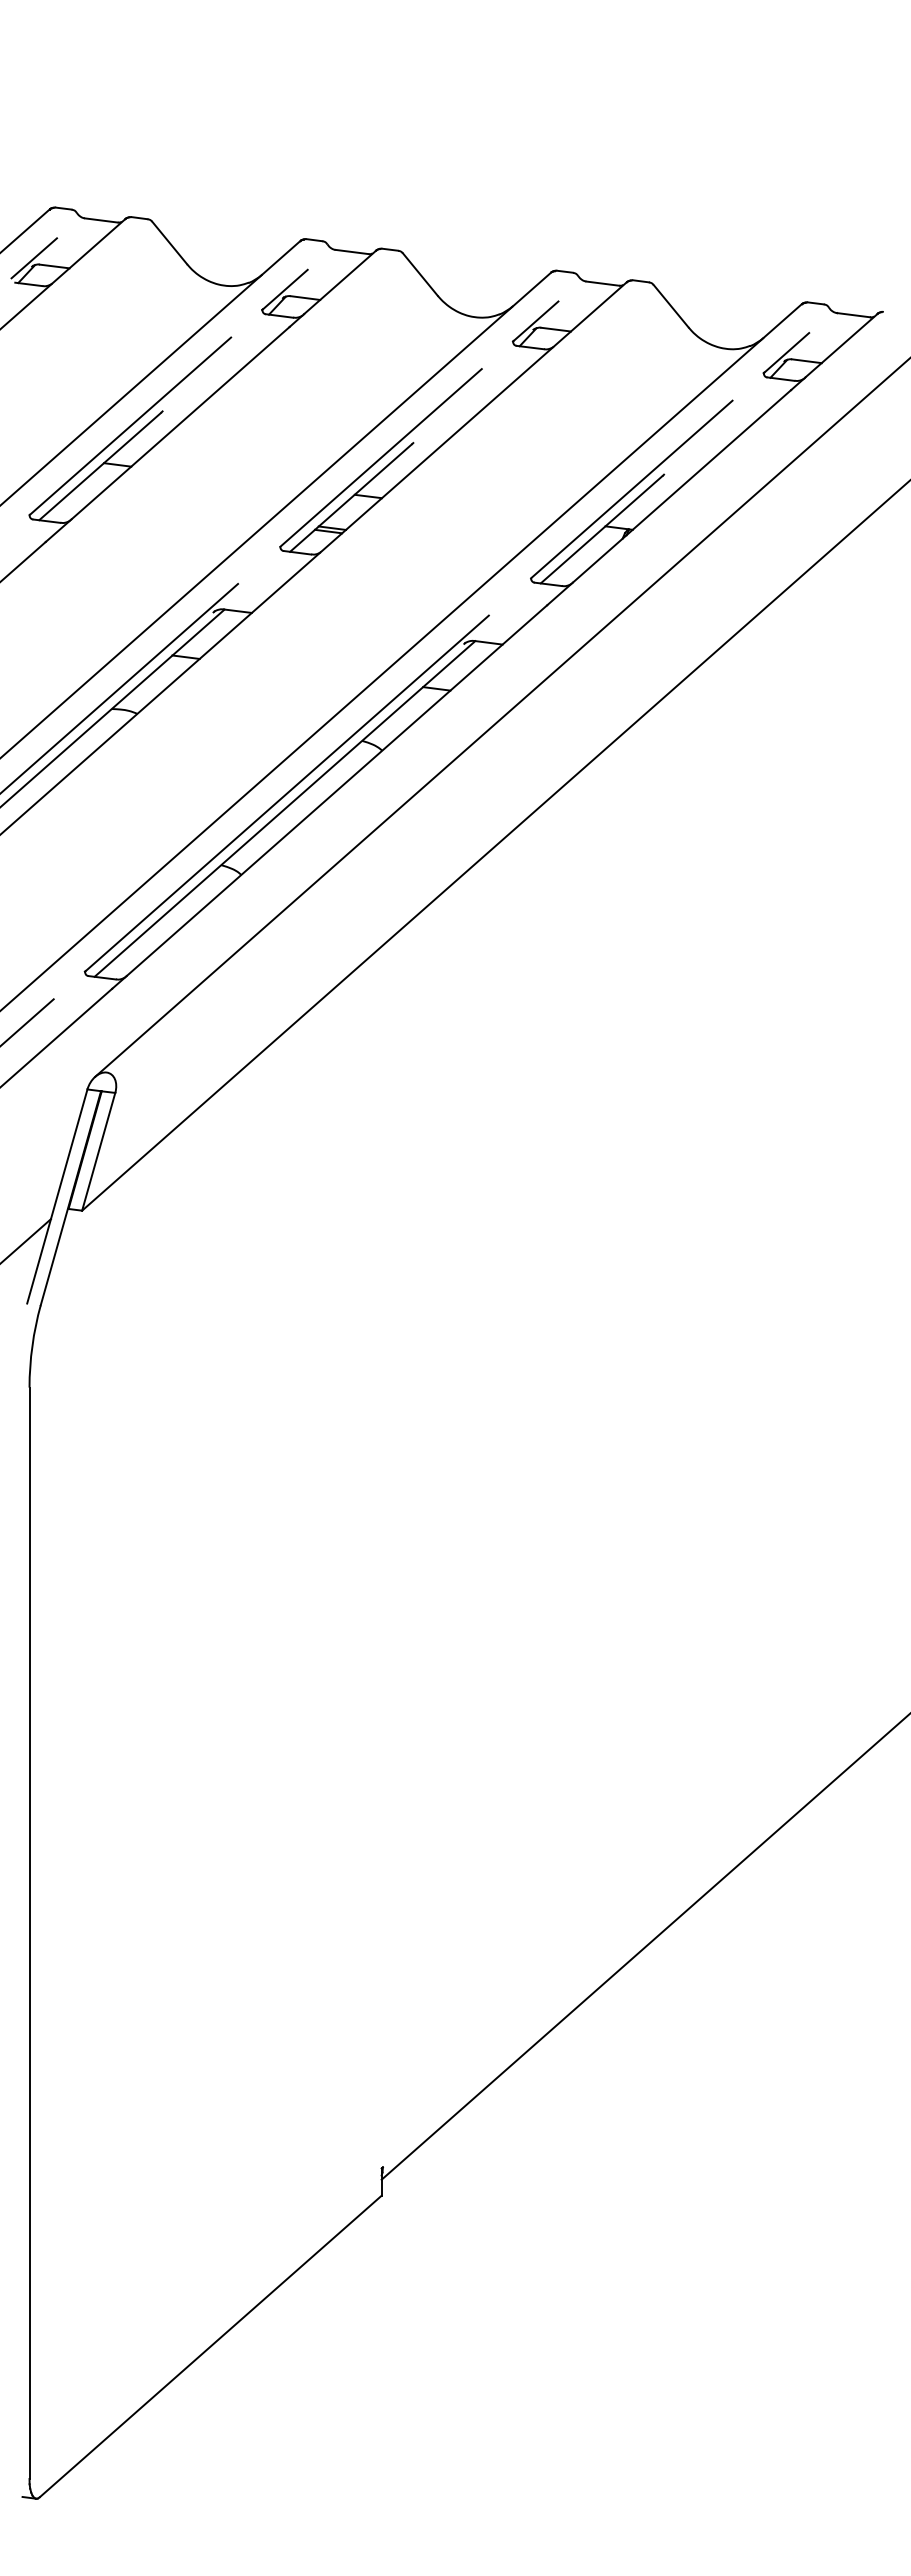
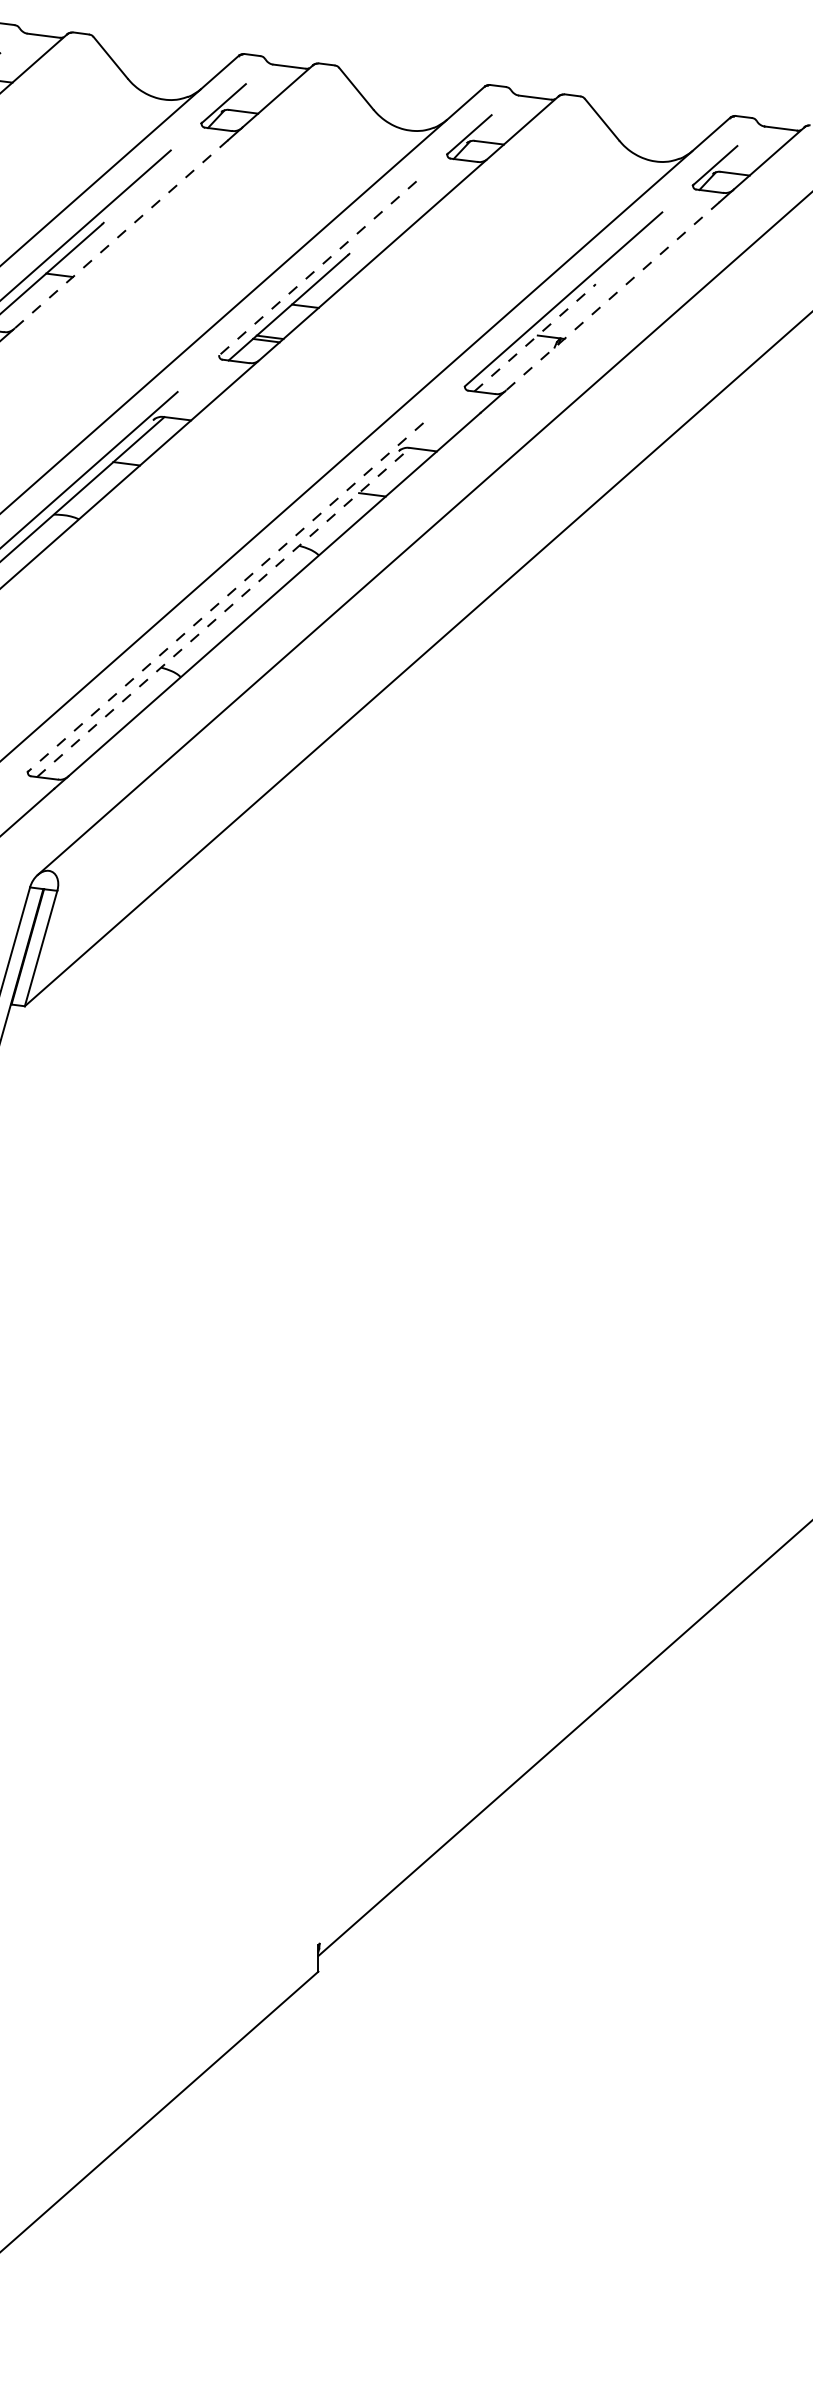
line: (180, 423) -> (121, 234), solid -> dashed
line: (380, 458) -> (317, 269), solid -> dashed
line: (681, 486) -> (612, 296), solid -> dashed
line: (601, 529) -> (533, 338), solid -> dashed
line: (286, 793) -> (225, 597), solid -> dashed
line: (285, 808) -> (224, 612), solid -> dashed

